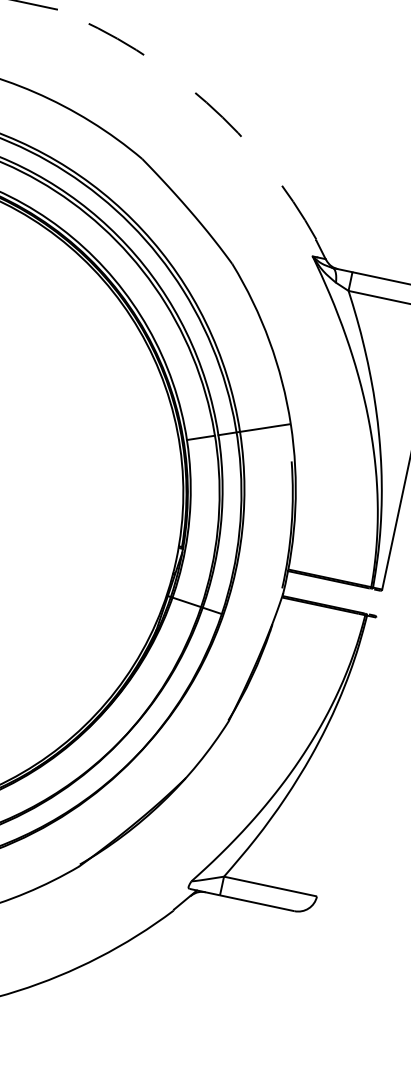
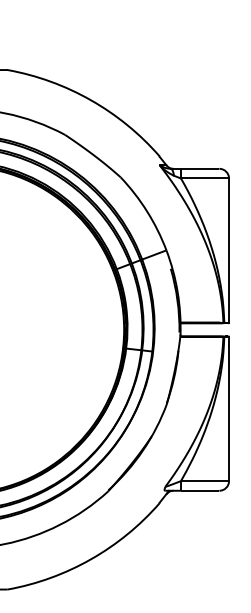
arc: (207, 103) -> (91, 100), dashed -> solid
line: (347, 758) -> (229, 409), added

